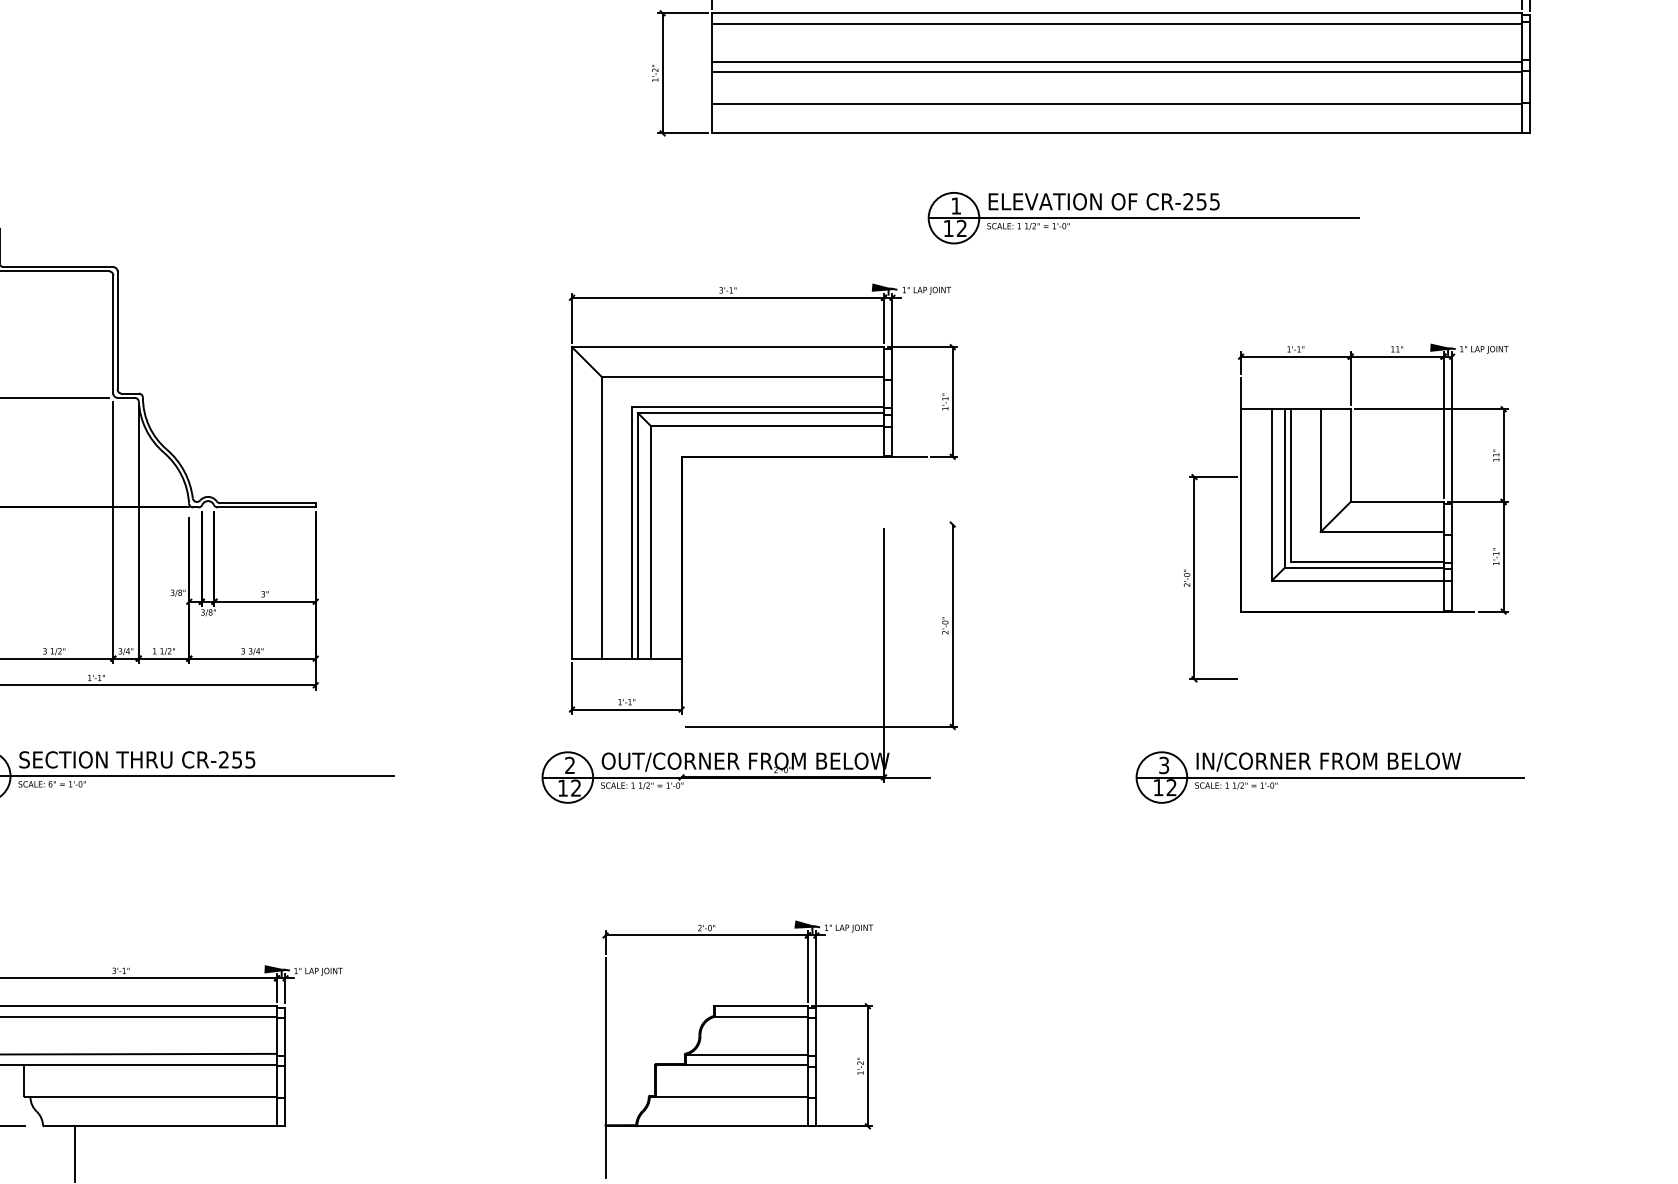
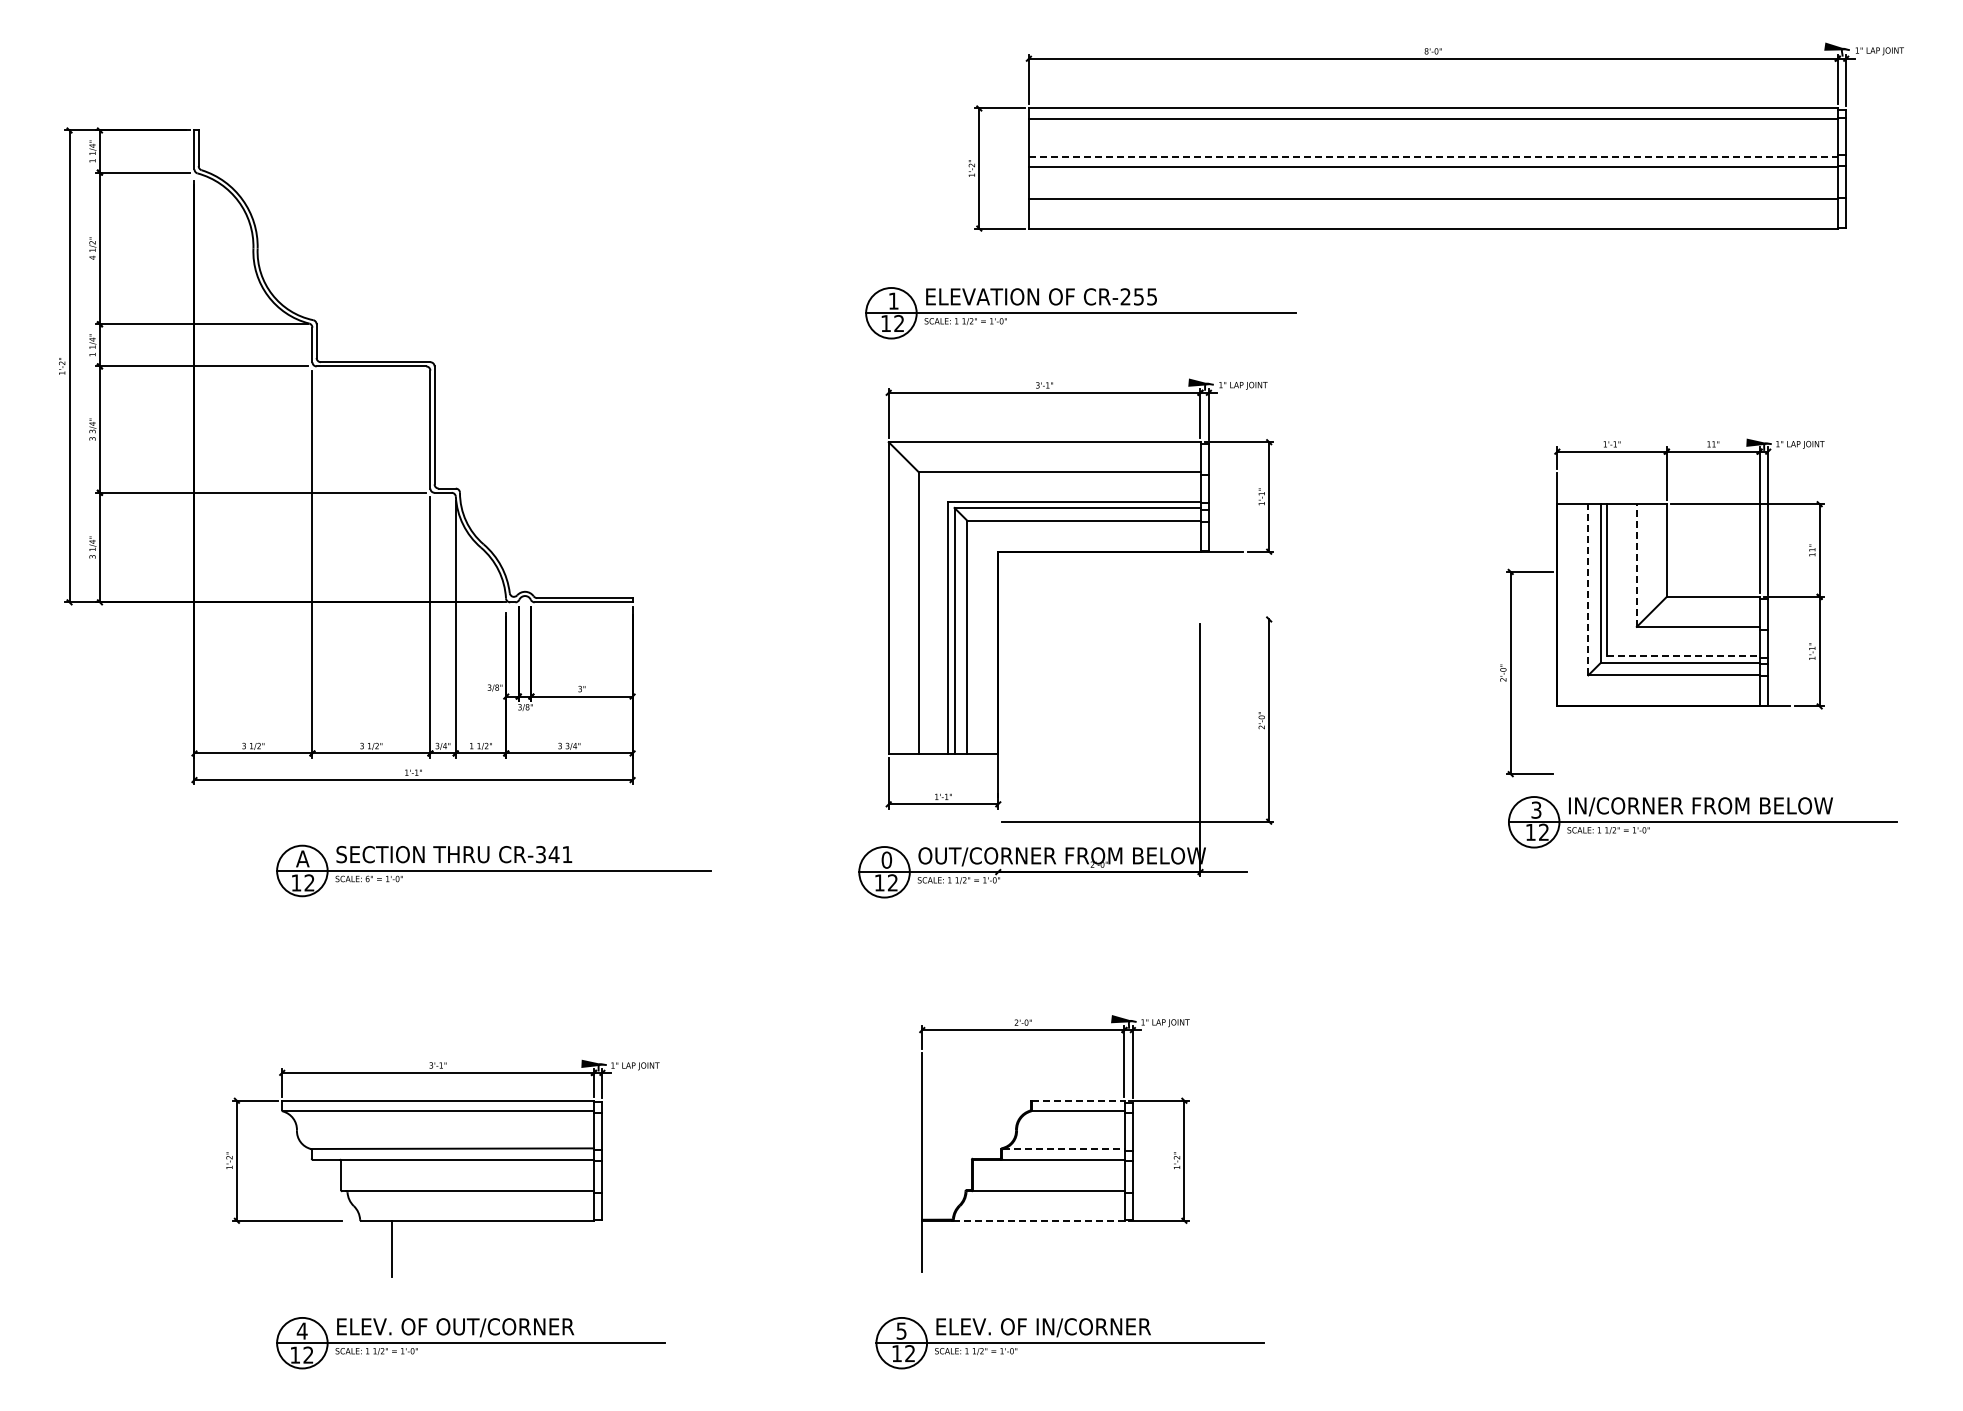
line: (1117, 61) -> (1433, 156), solid -> dashed
part: (1143, 218) -> (1080, 313), moved
line: (1320, 470) -> (1636, 565), solid -> dashed
line: (1272, 494) -> (1588, 589), solid -> dashed
line: (1368, 561) -> (1684, 656), solid -> dashed
text: (237, 759) -> (554, 854), CR-255 -> CR-341
text: (569, 764) -> (886, 859), 2 -> 0
part: (1330, 777) -> (1702, 822), moved
line: (761, 1005) -> (1078, 1100), solid -> dashed
line: (746, 1054) -> (1063, 1149), solid -> dashed
line: (721, 1126) -> (1038, 1220), solid -> dashed

